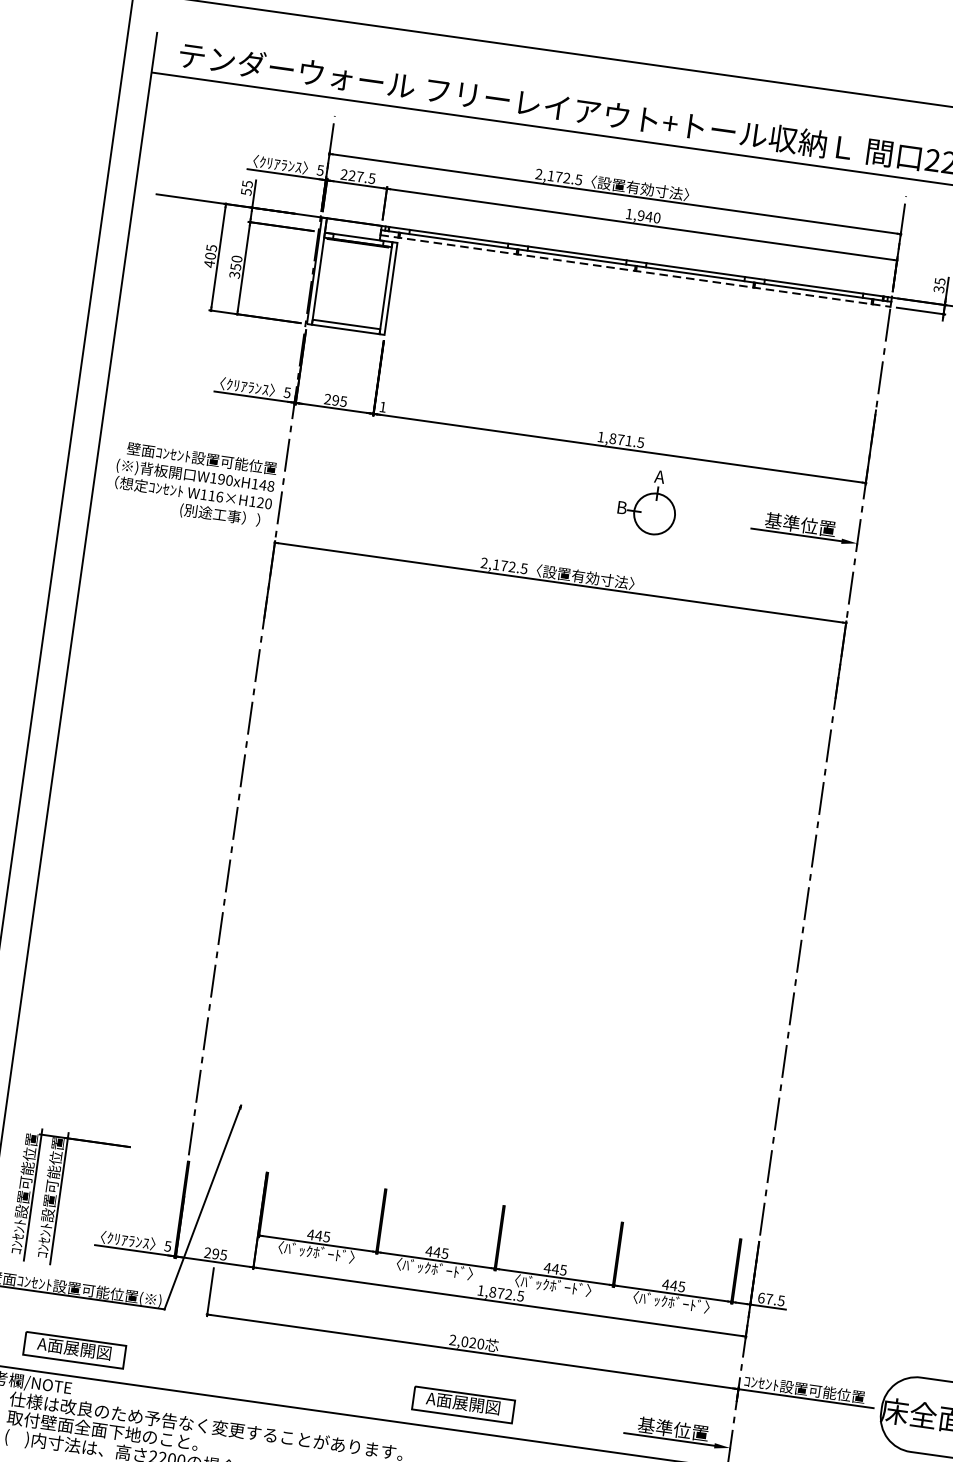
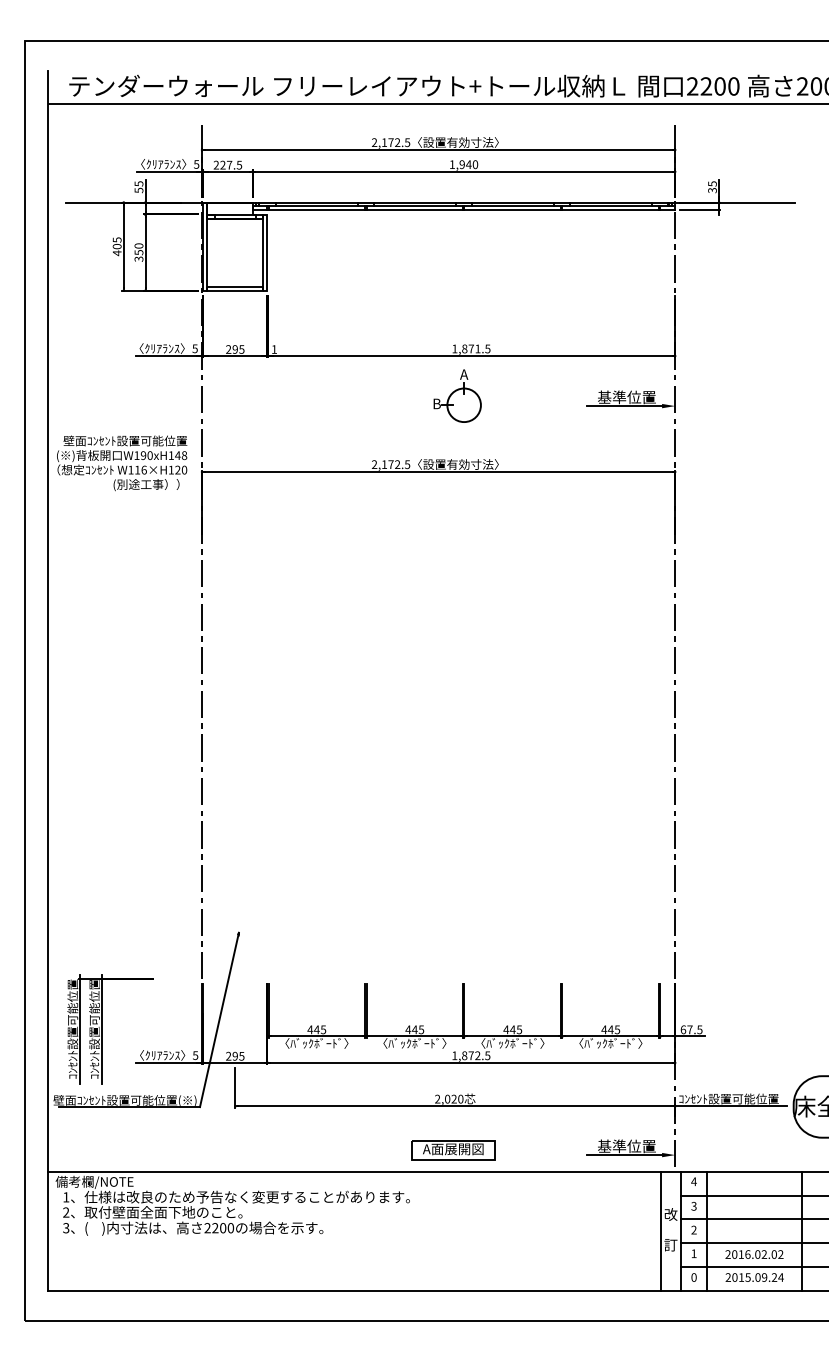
line: (636, 271) -> (464, 210), dashed -> solid
text: (194, 485) -> (122, 463), moved
part: (648, 501) -> (457, 395), moved
part: (74, 1350) -> (131, 1150), removed

